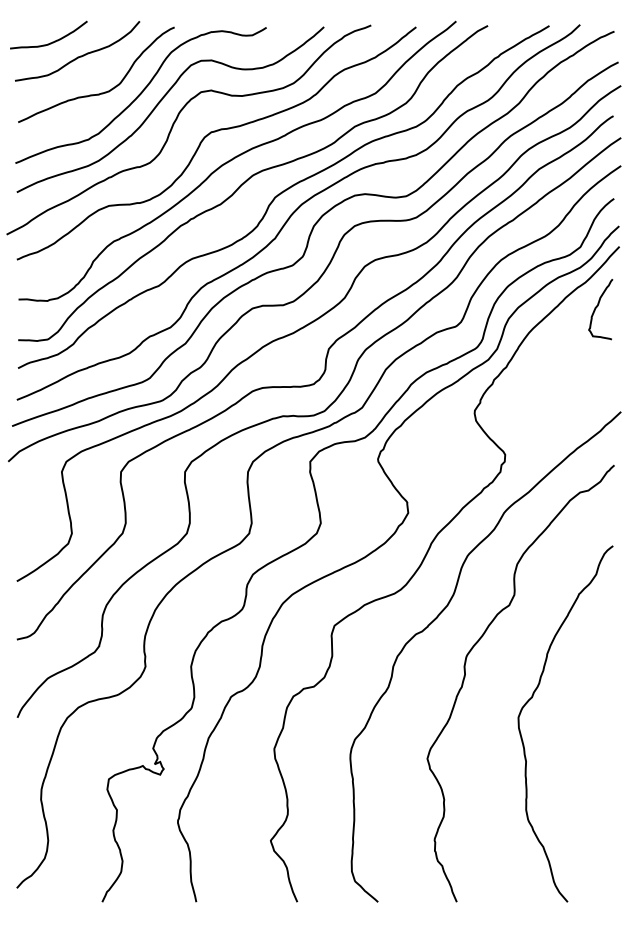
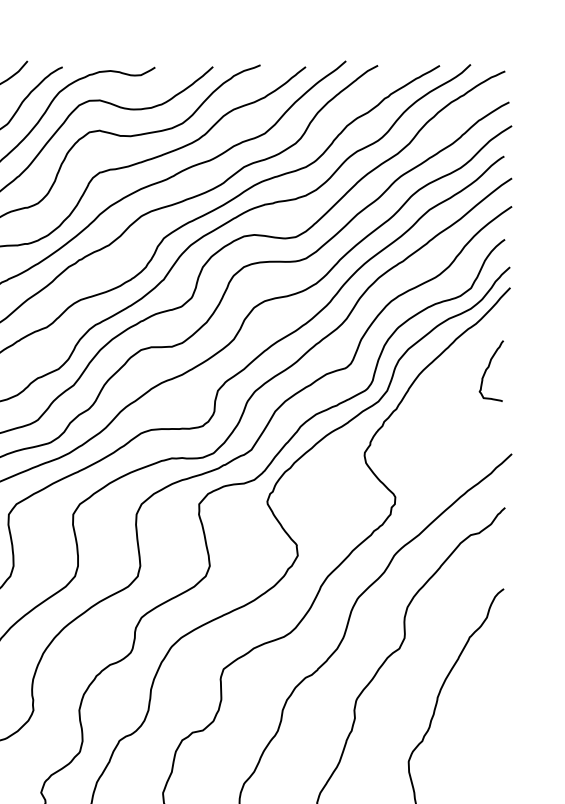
curve: (598, 306) -> (489, 368), moved

